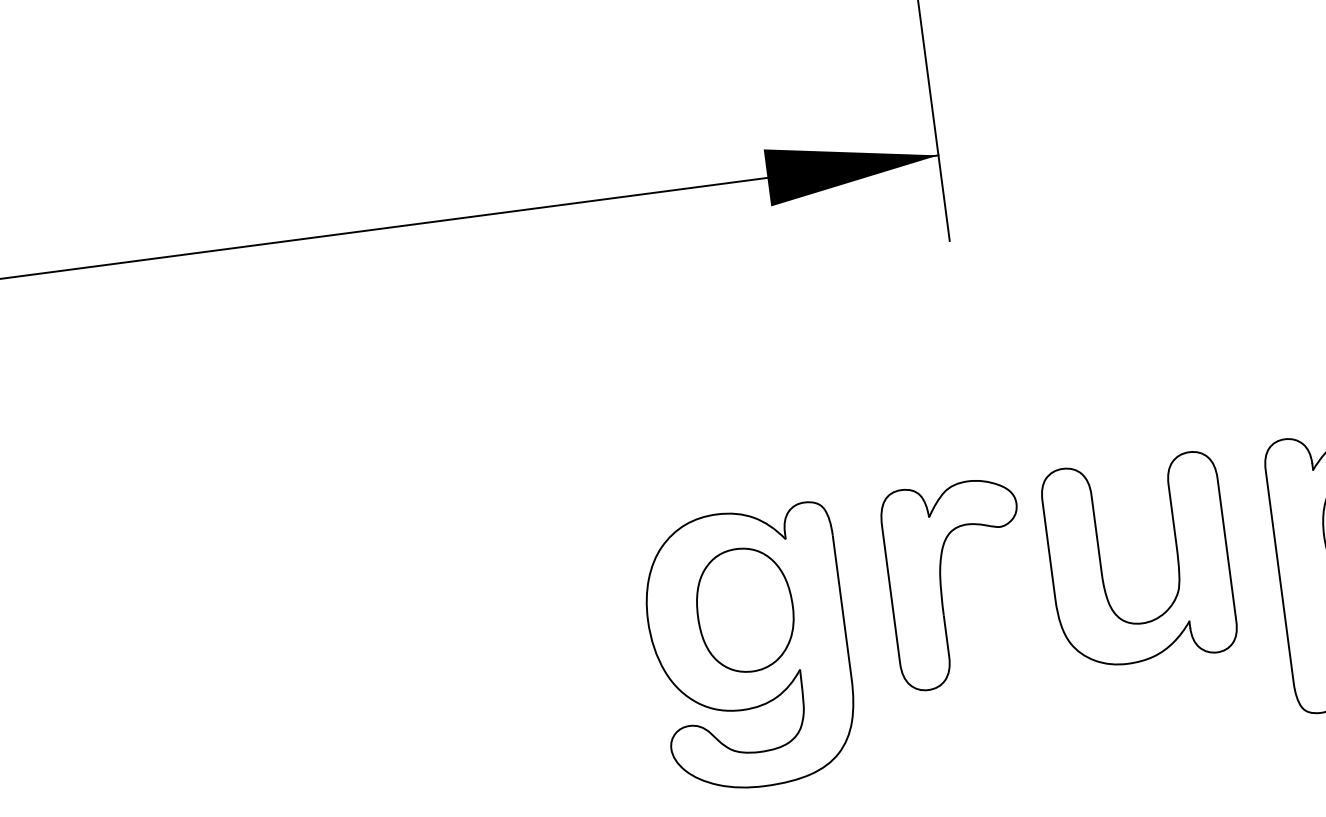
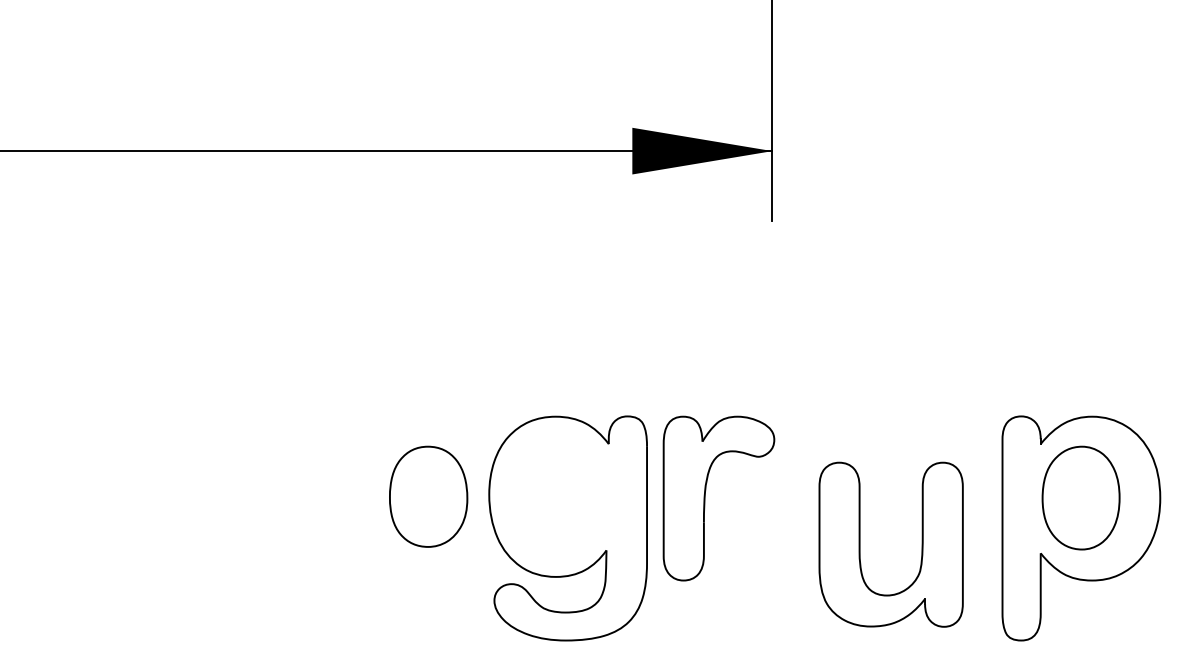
part: (1101, 565) -> (860, 544), moved
part: (941, 586) -> (705, 498), moved
part: (745, 609) -> (428, 496), moved

